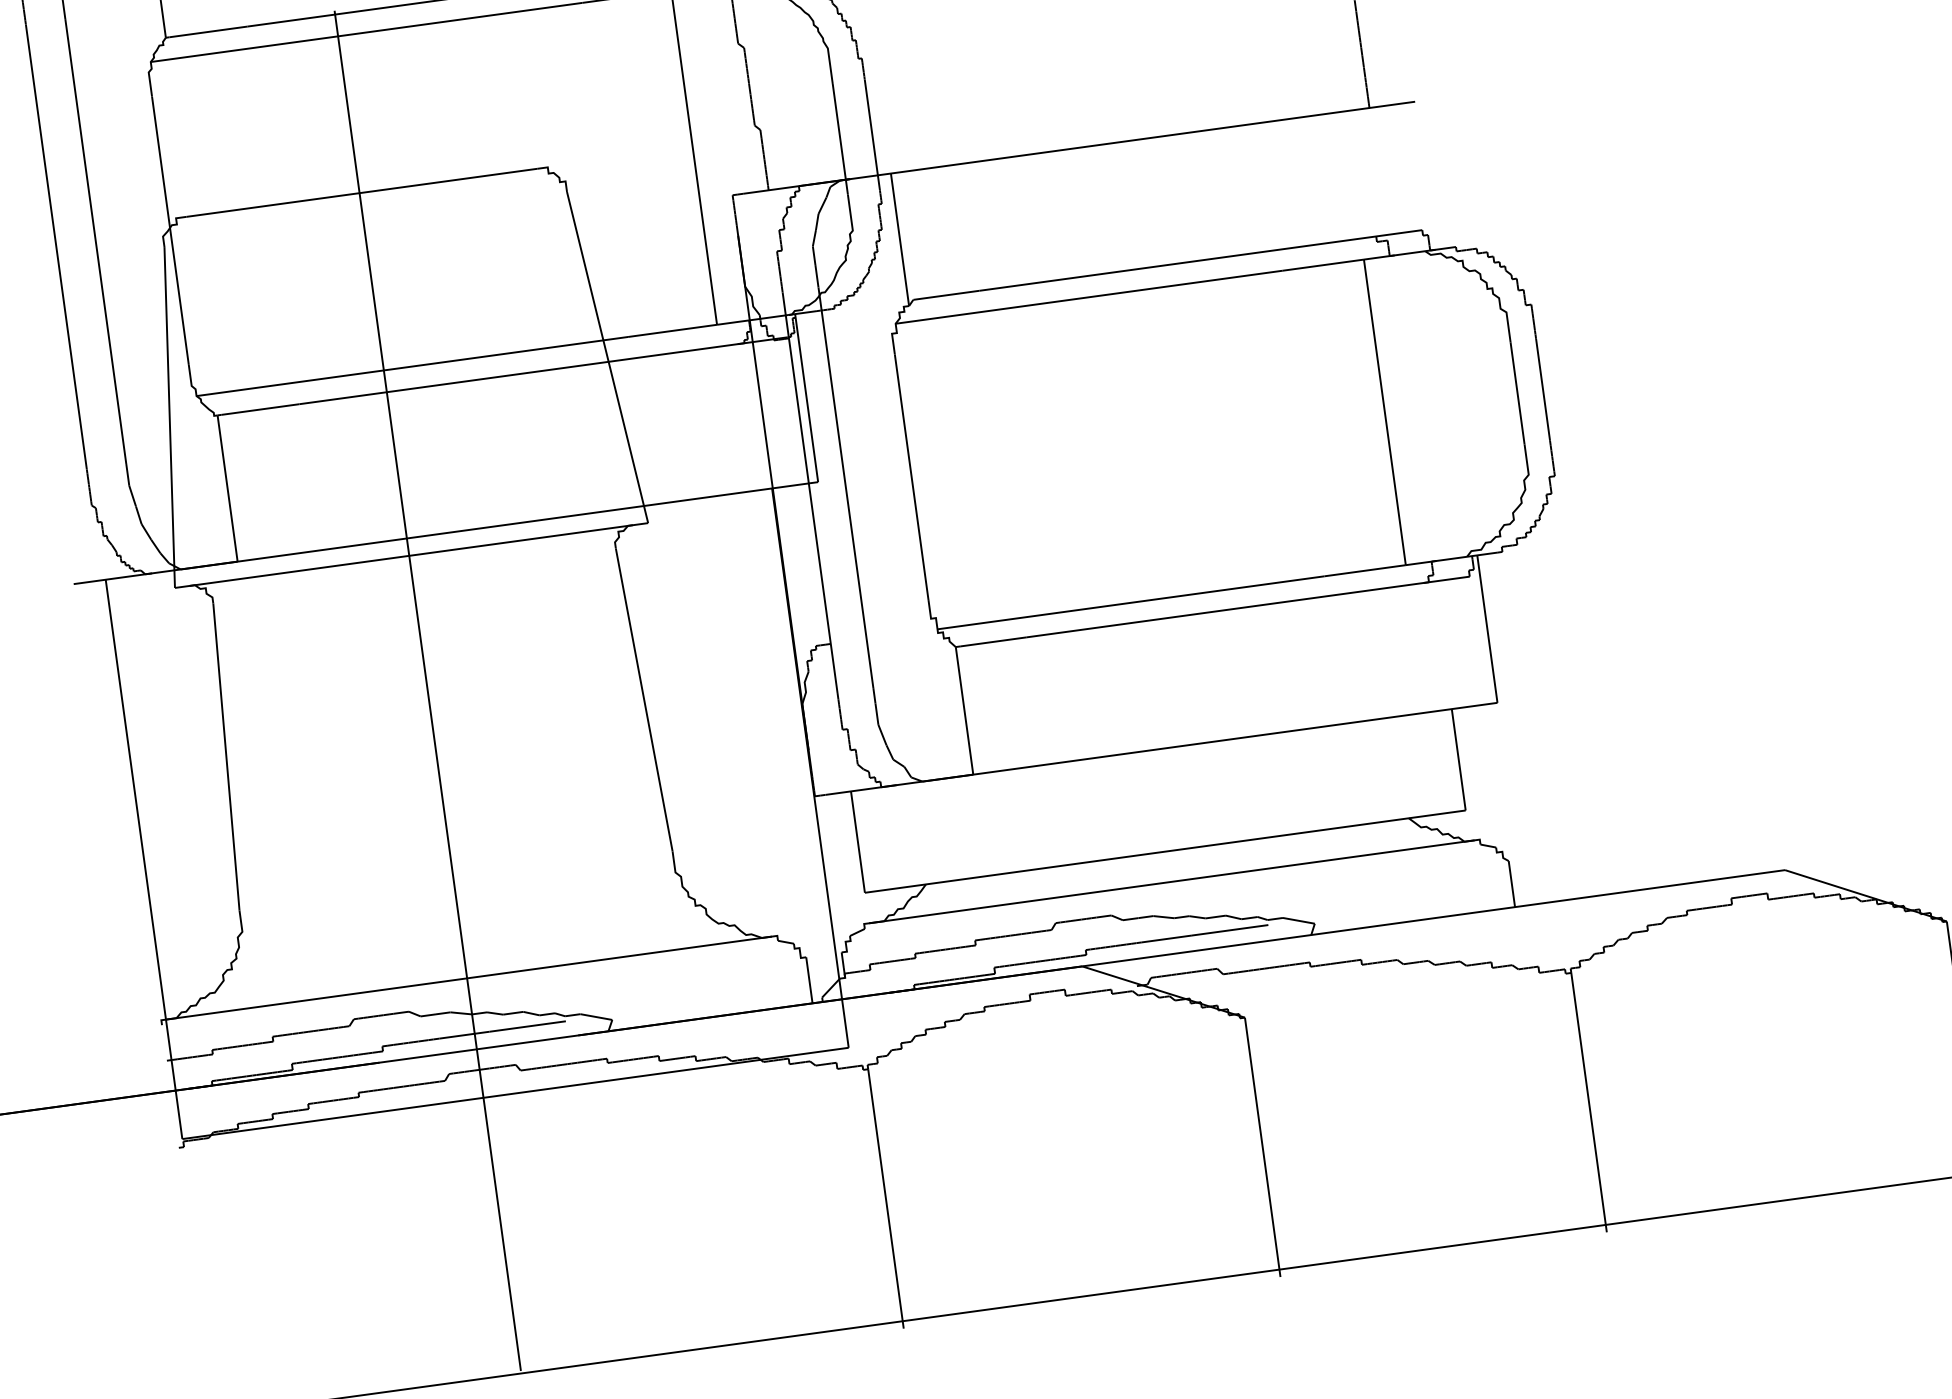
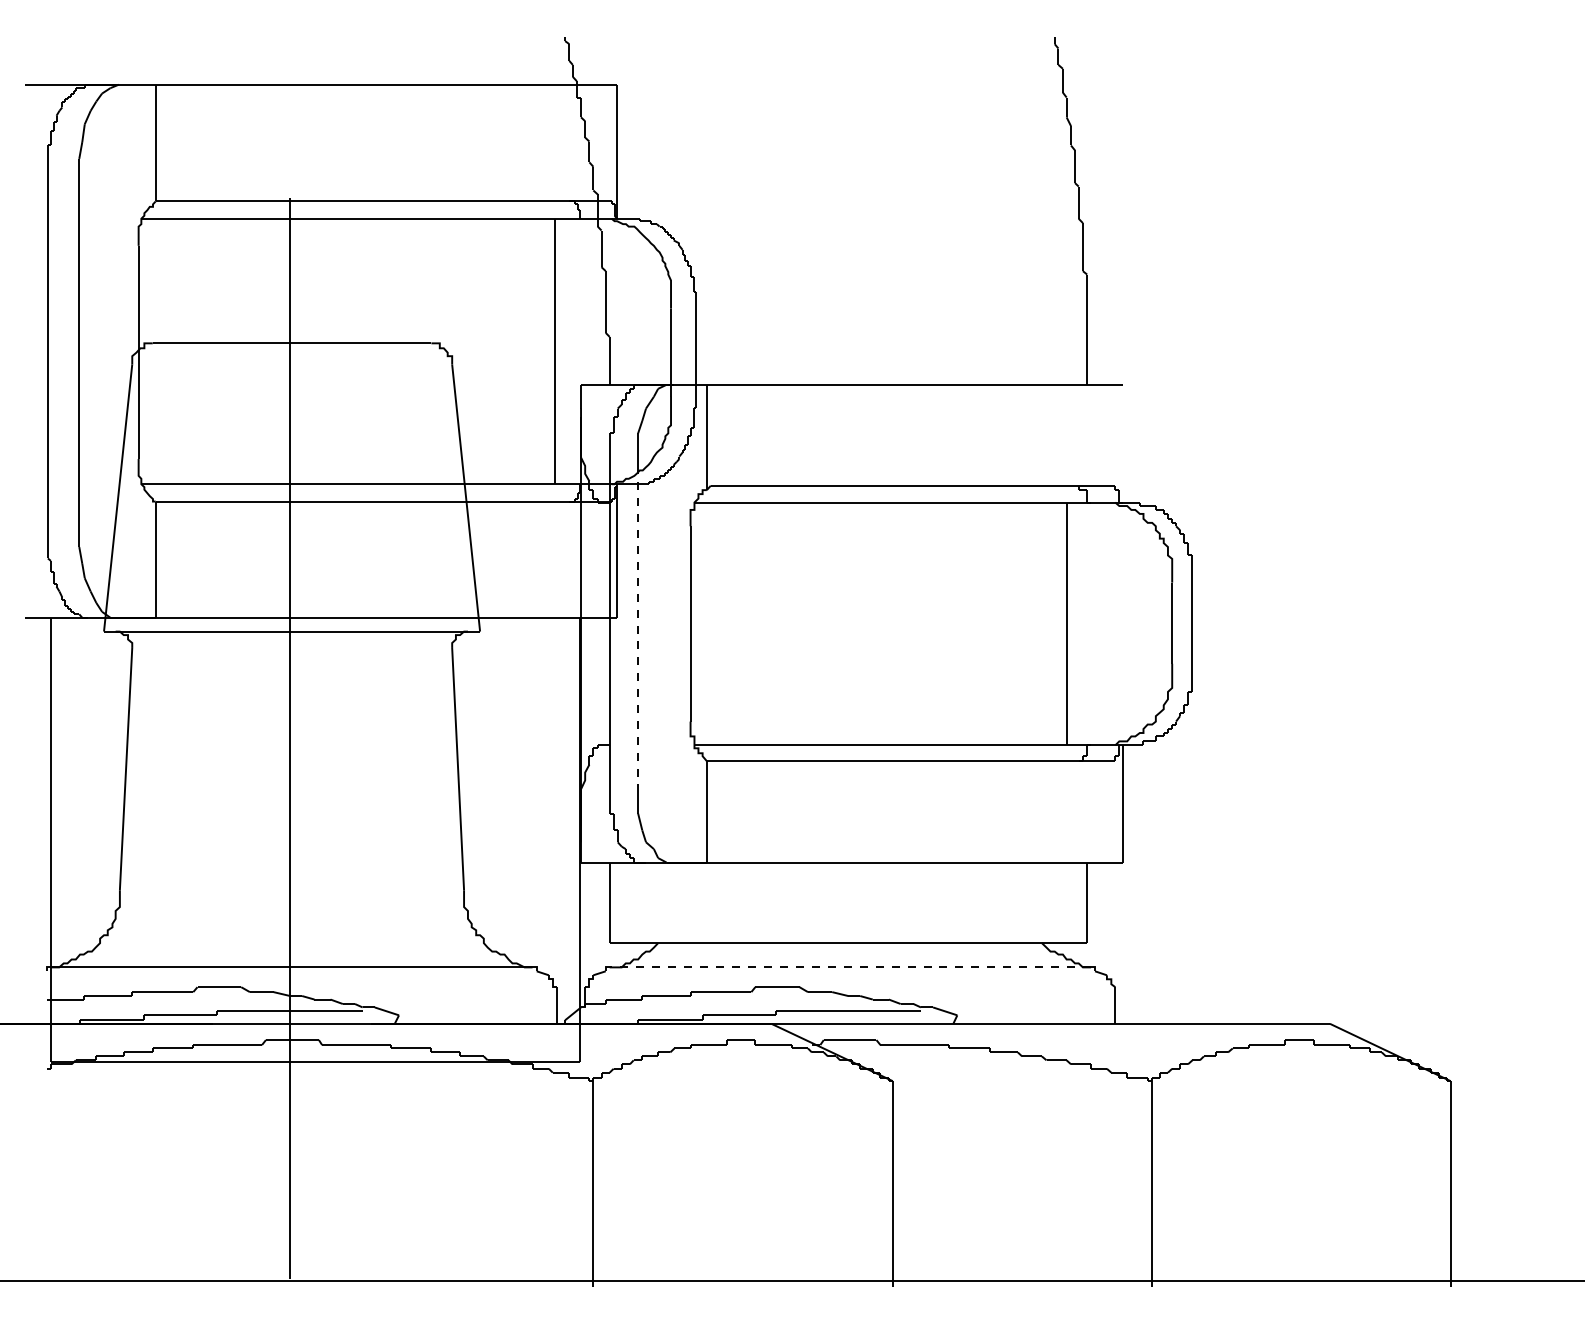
line: (846, 488) -> (638, 625), solid -> dashed
line: (1172, 881) -> (850, 967), solid -> dashed

